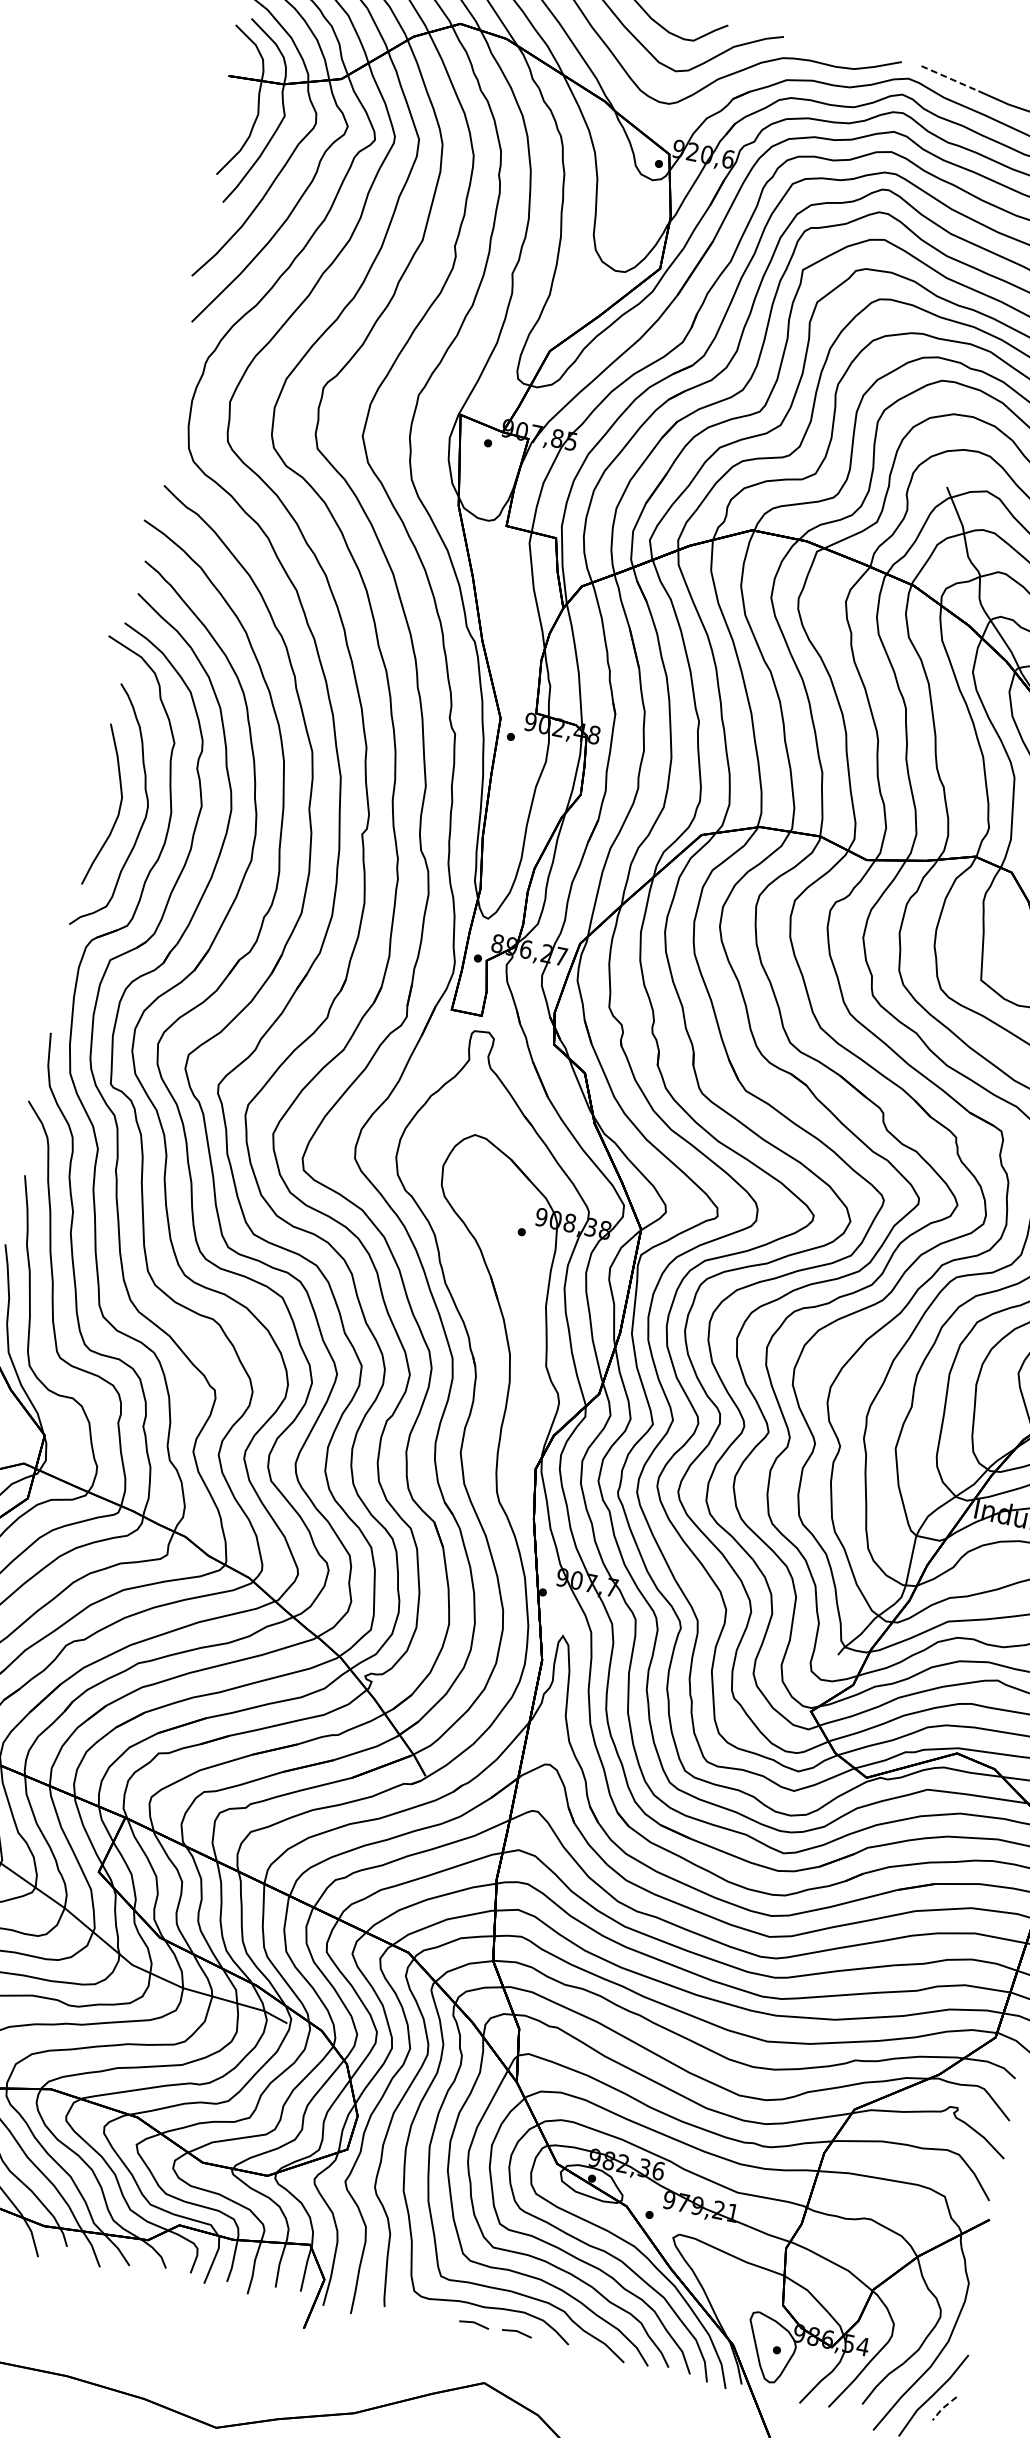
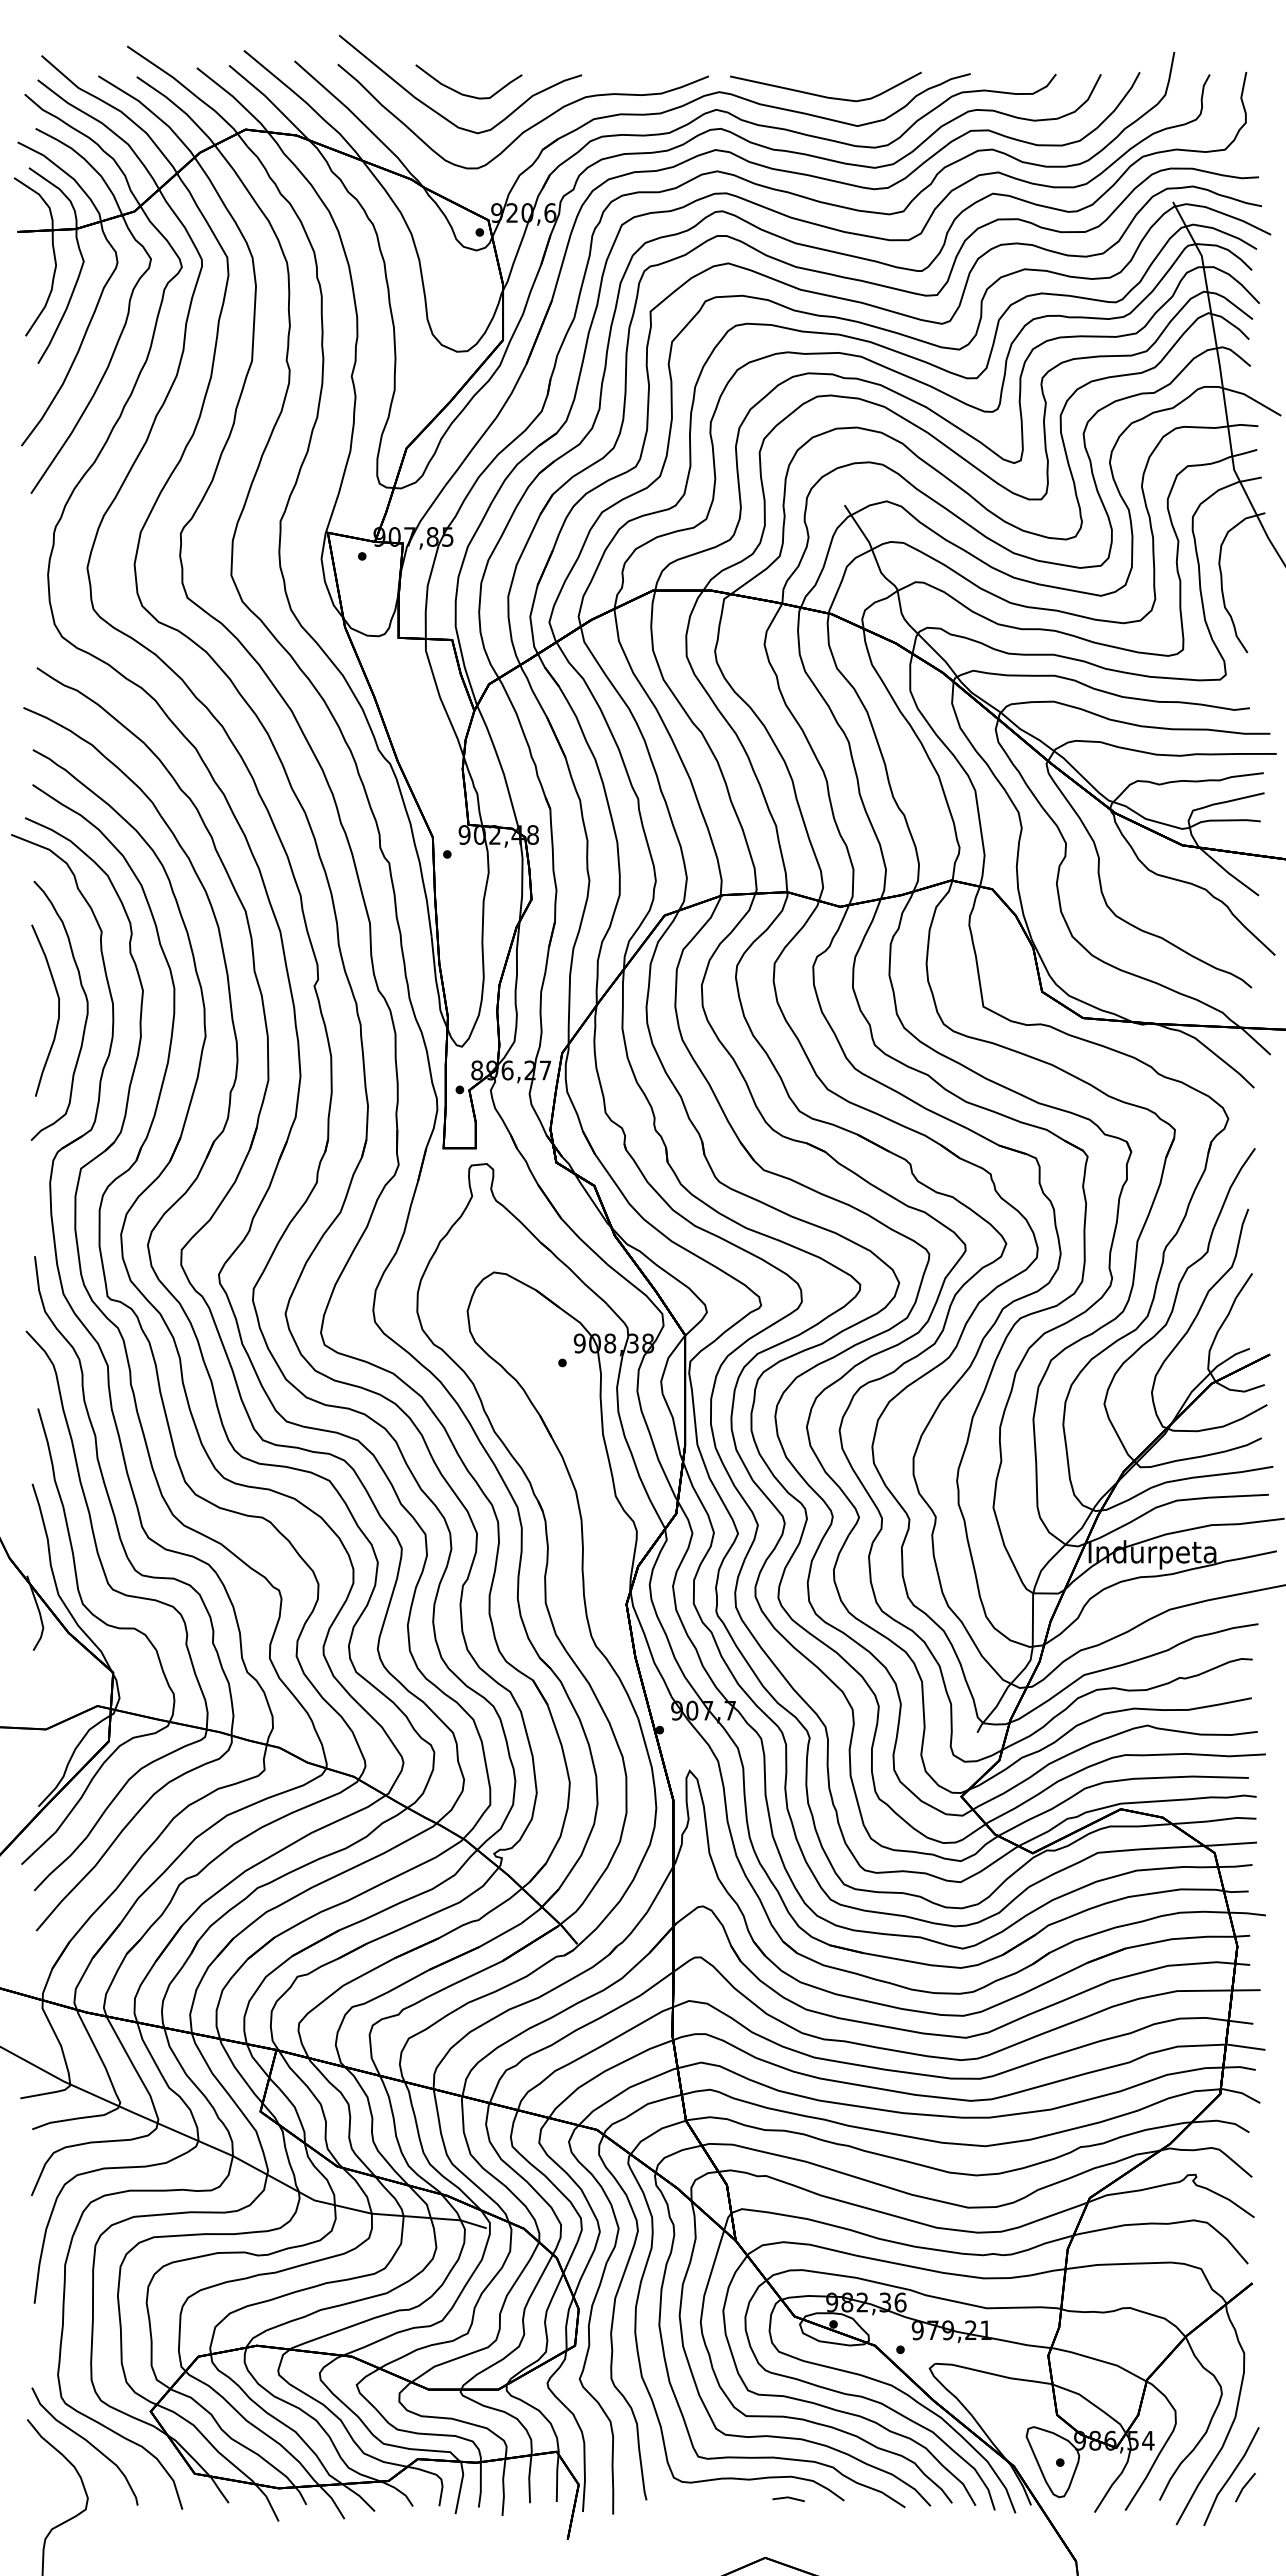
line: (950, 78) -> (762, 83), dashed -> solid
line: (474, 2323) -> (742, 2498), removed
line: (942, 2408) -> (1243, 2487), dashed -> solid

